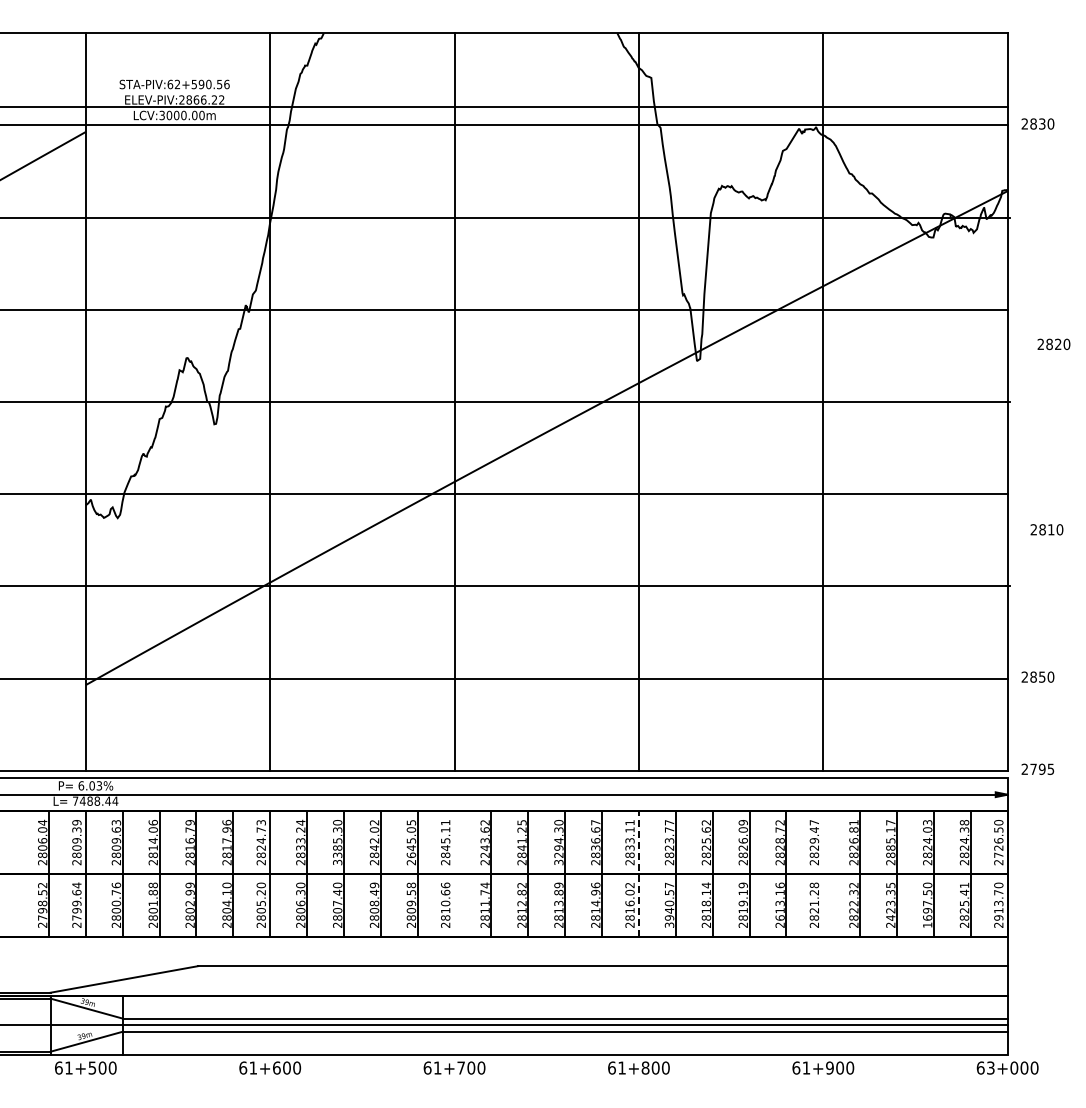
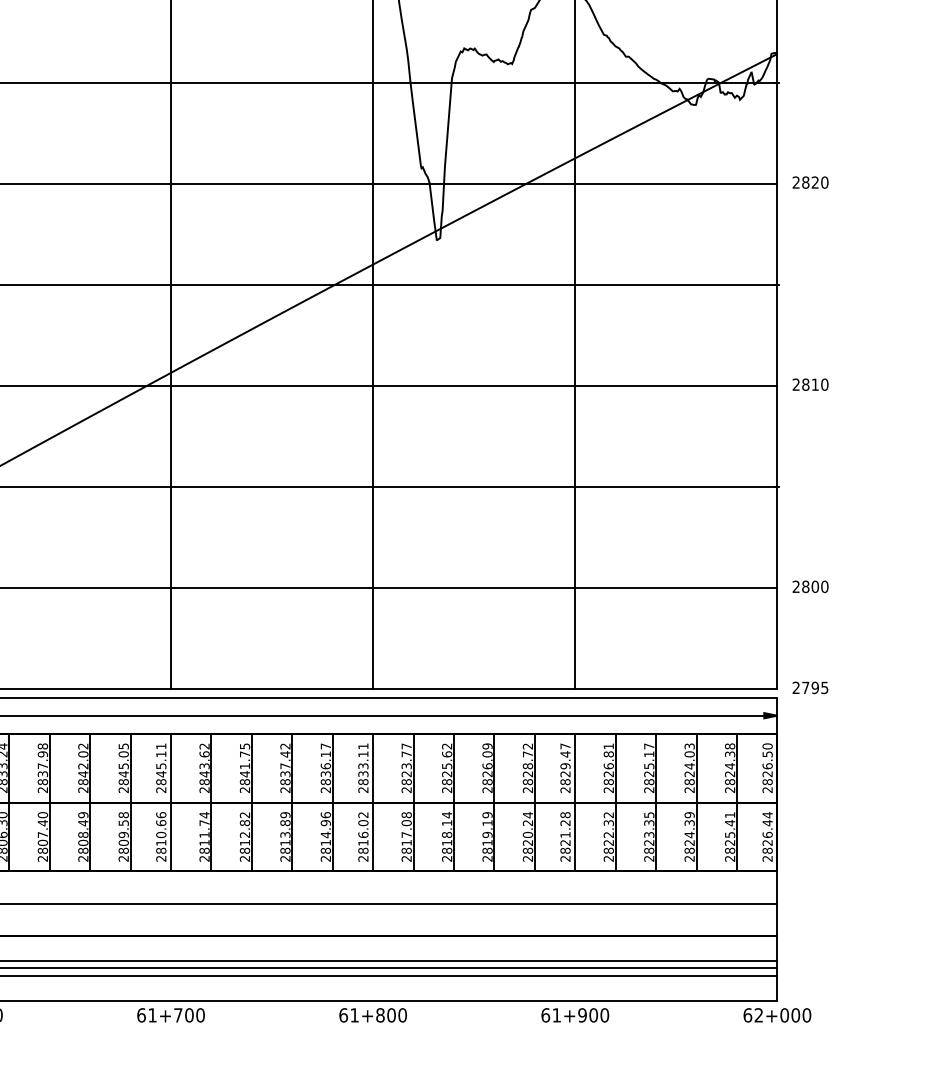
text: (1053, 344) -> (810, 182), moved
text: (1046, 529) -> (810, 384), moved
text: (1041, 676) -> (814, 586), 2850 -> 2800
text: (521, 829) -> (244, 753), 2841.25 -> 2841.75
text: (595, 829) -> (325, 753), 2836.67 -> 2836.17
text: (337, 842) -> (42, 768), 3385.30 -> 2837.98
text: (558, 842) -> (284, 768), 3294.30 -> 2837.42
text: (890, 847) -> (648, 773), 2885.17 -> 2825.17
text: (410, 855) -> (122, 782), 2645.05 -> 2845.05
text: (484, 855) -> (203, 782), 2243.62 -> 2843.62
text: (998, 855) -> (767, 782), 2726.50 -> 2826.50
line: (454, 873) -> (170, 802), added
line: (638, 873) -> (372, 802), dashed -> solid
line: (823, 873) -> (575, 802), added
text: (779, 901) -> (527, 832), 2613.16 -> 2820.24
text: (998, 901) -> (767, 832), 2913.70 -> 2826.44
text: (669, 904) -> (406, 836), 3940.57 -> 2817.08
text: (927, 904) -> (689, 836), 1697.50 -> 2824.39
text: (890, 917) -> (648, 850), 2423.35 -> 2823.35
text: (990, 1068) -> (758, 1015), 63+000 -> 62+000

